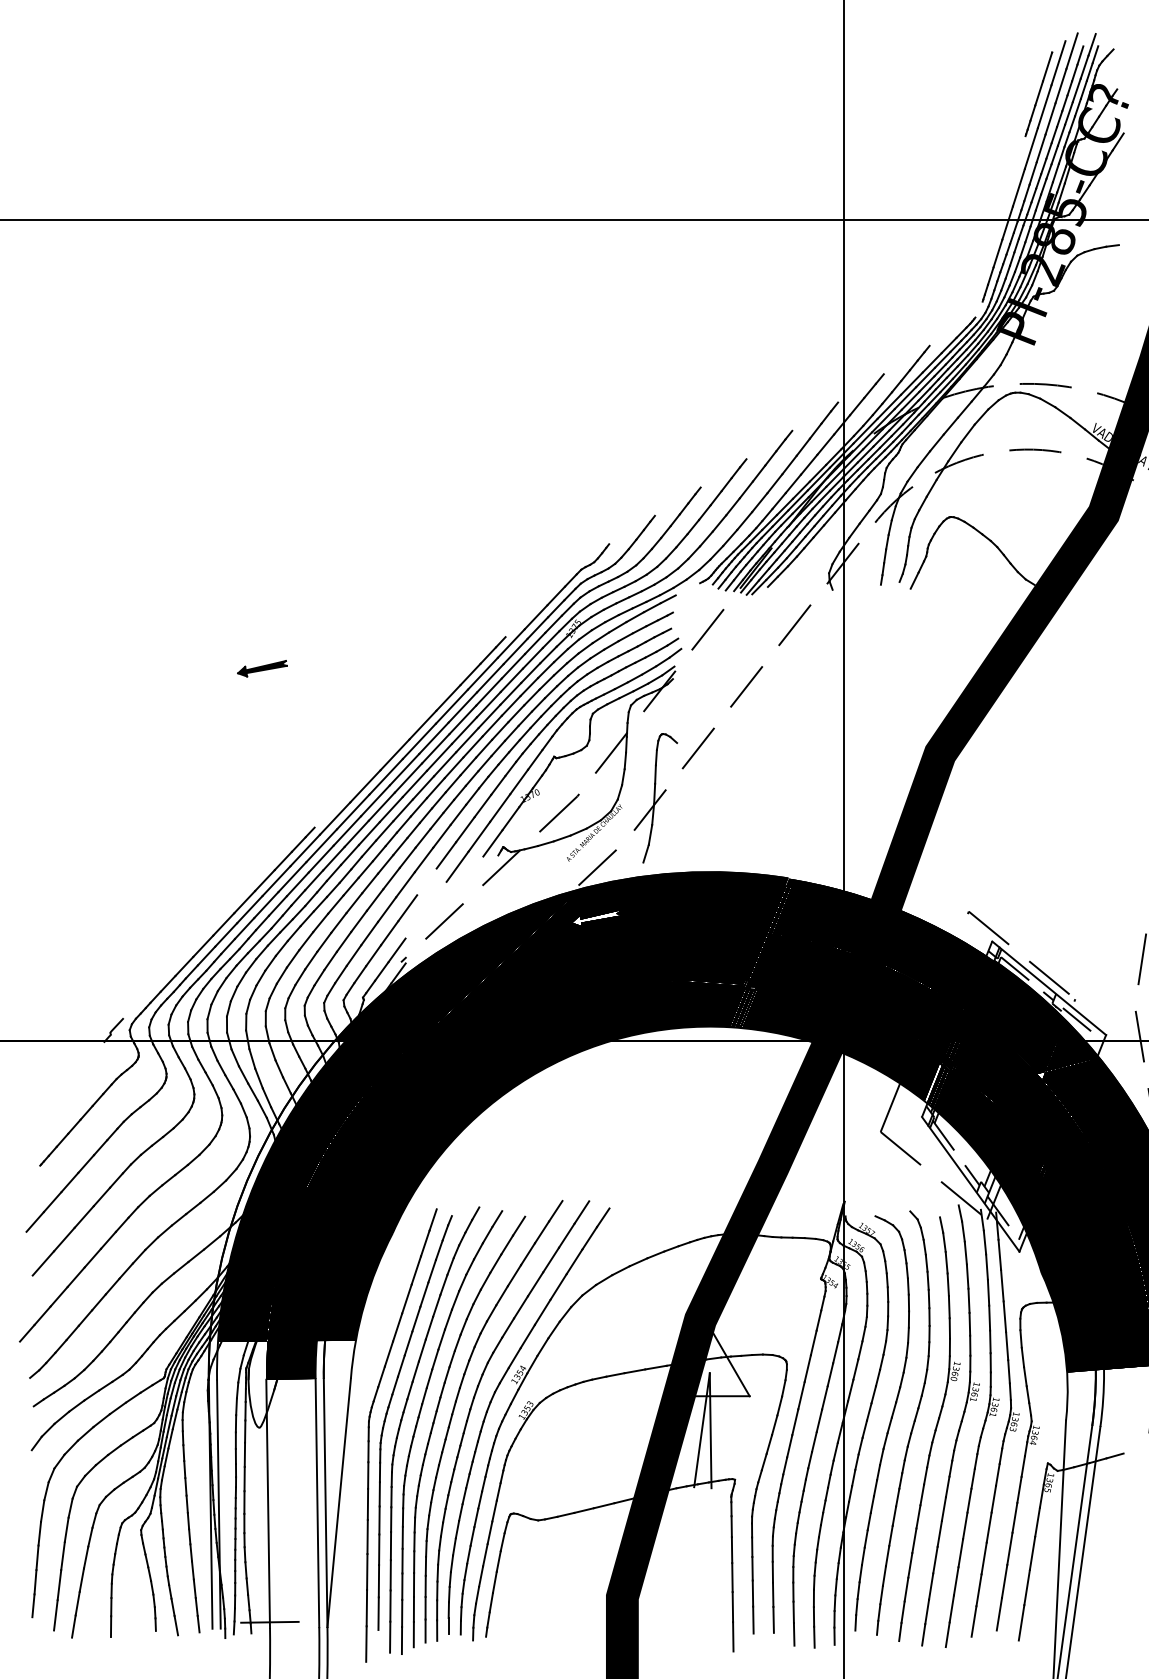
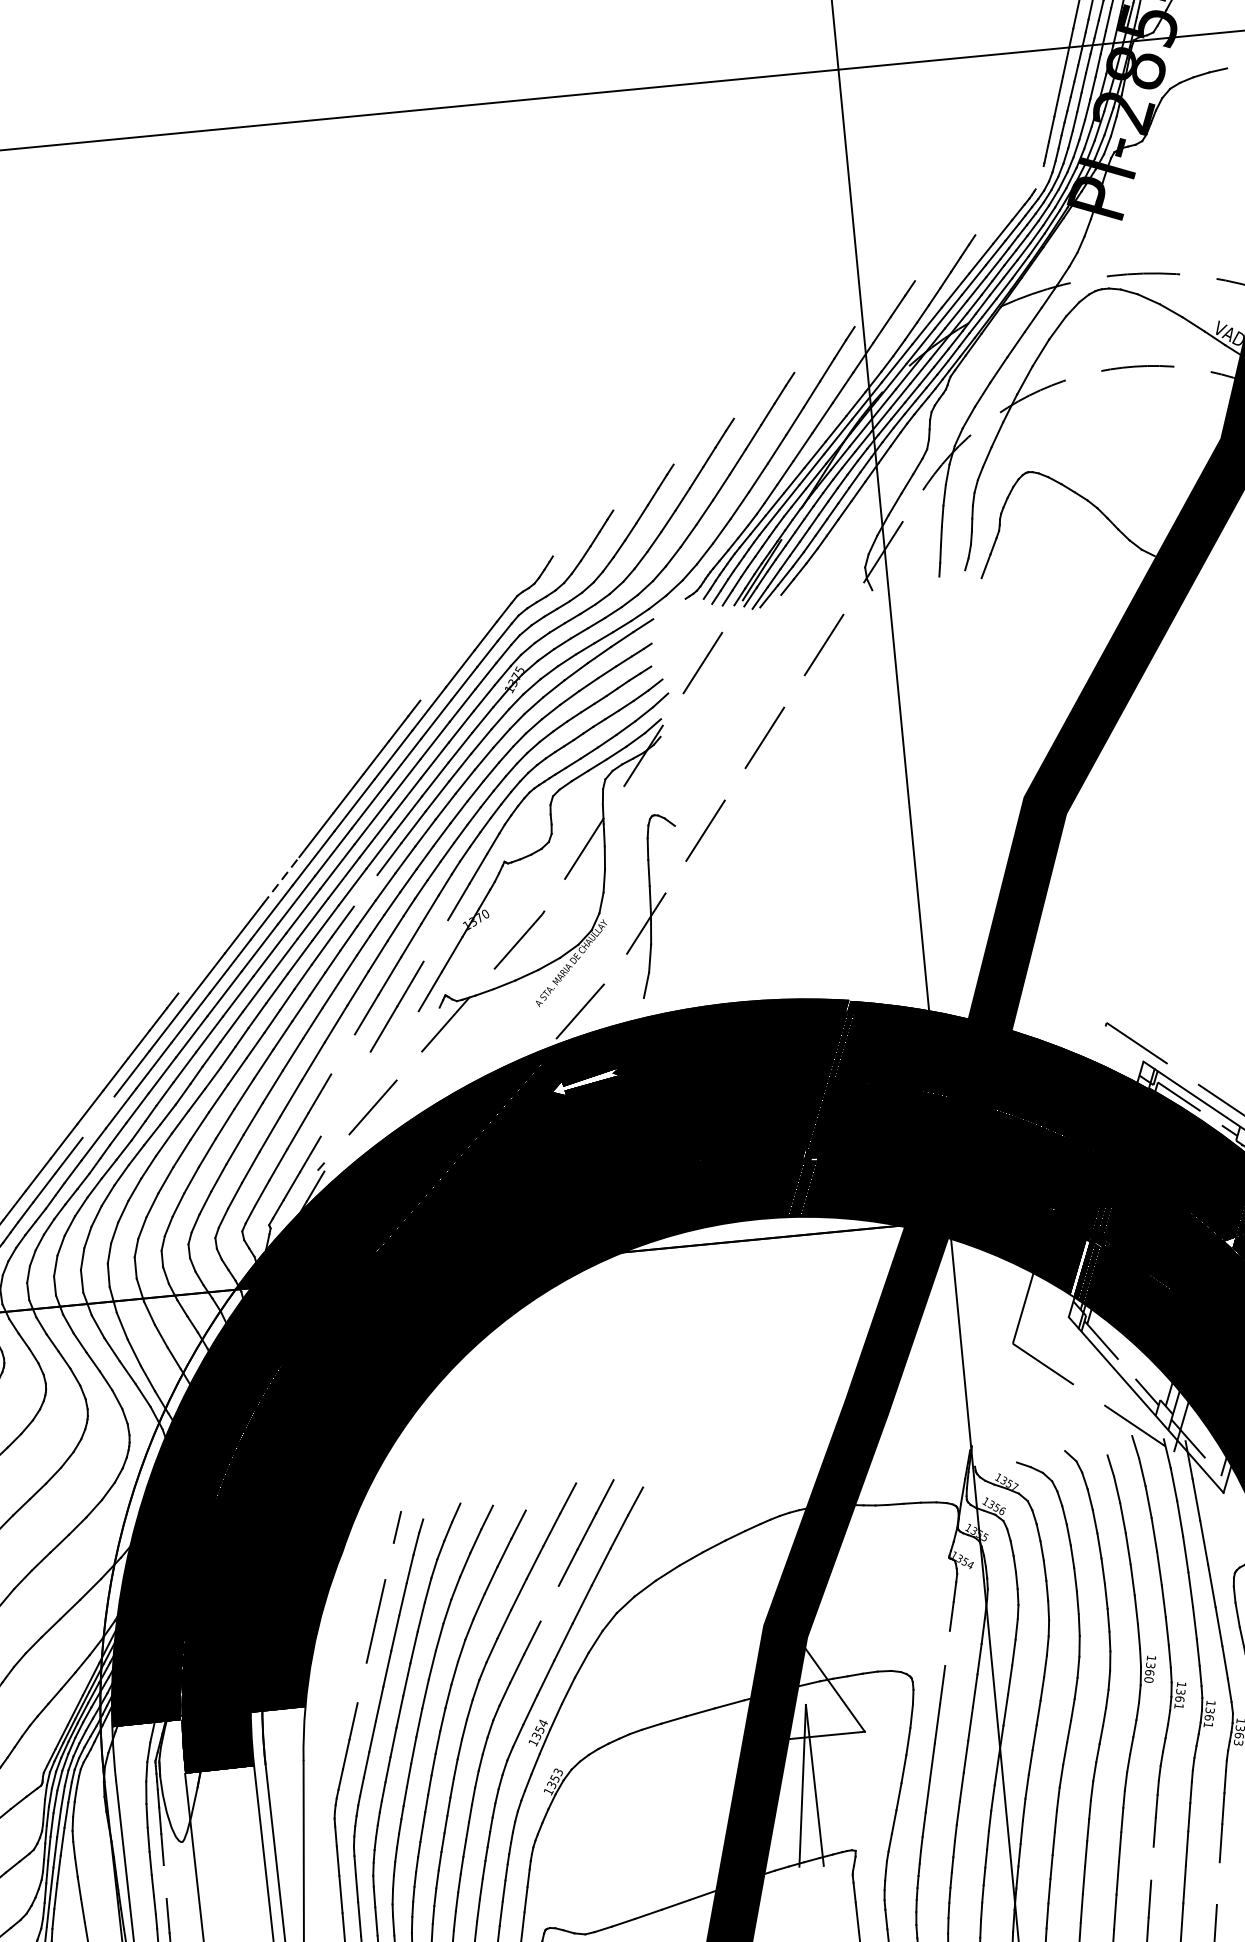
part: (262, 668) -> (83, 777), removed
line: (395, 754) -> (281, 880), solid -> dashed
line: (453, 767) -> (364, 890), removed
line: (500, 807) -> (436, 940), removed
line: (249, 909) -> (98, 1117), removed
line: (425, 1243) -> (389, 1561), removed
line: (535, 1284) -> (549, 1604), removed
line: (397, 1327) -> (361, 1682), removed
line: (813, 1342) -> (947, 1647), removed
line: (244, 1454) -> (164, 1881), removed
line: (943, 1508) -> (1151, 1862), removed
line: (988, 1527) -> (1217, 1883), removed

